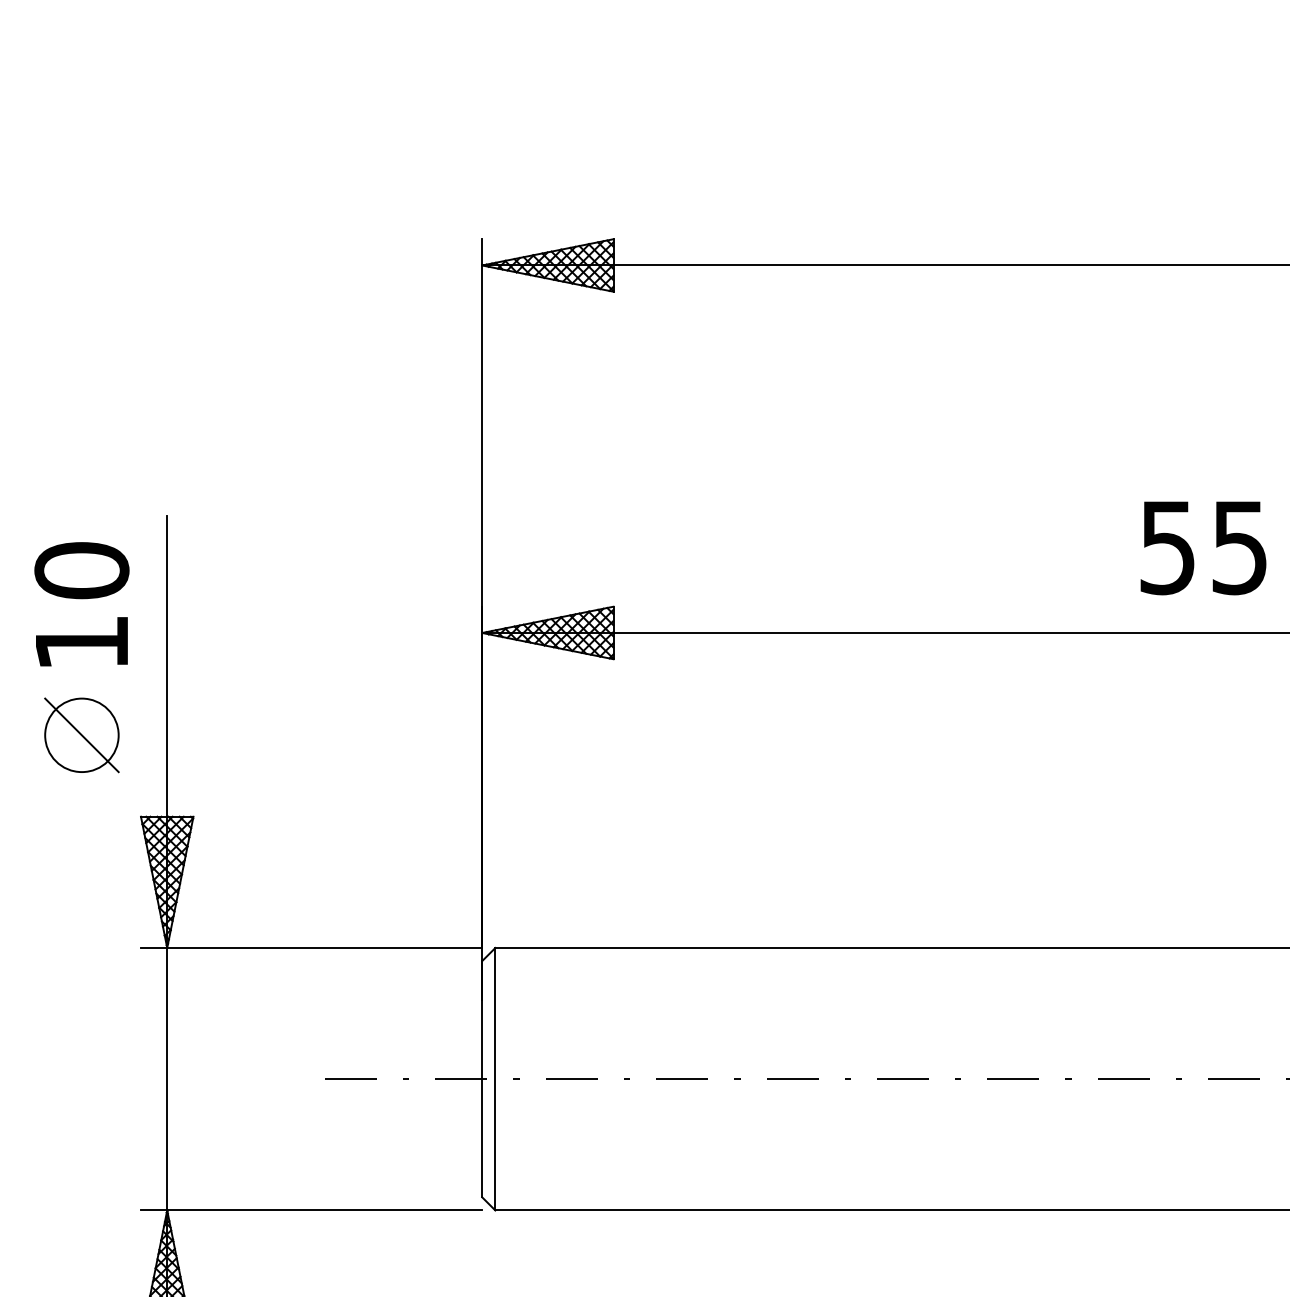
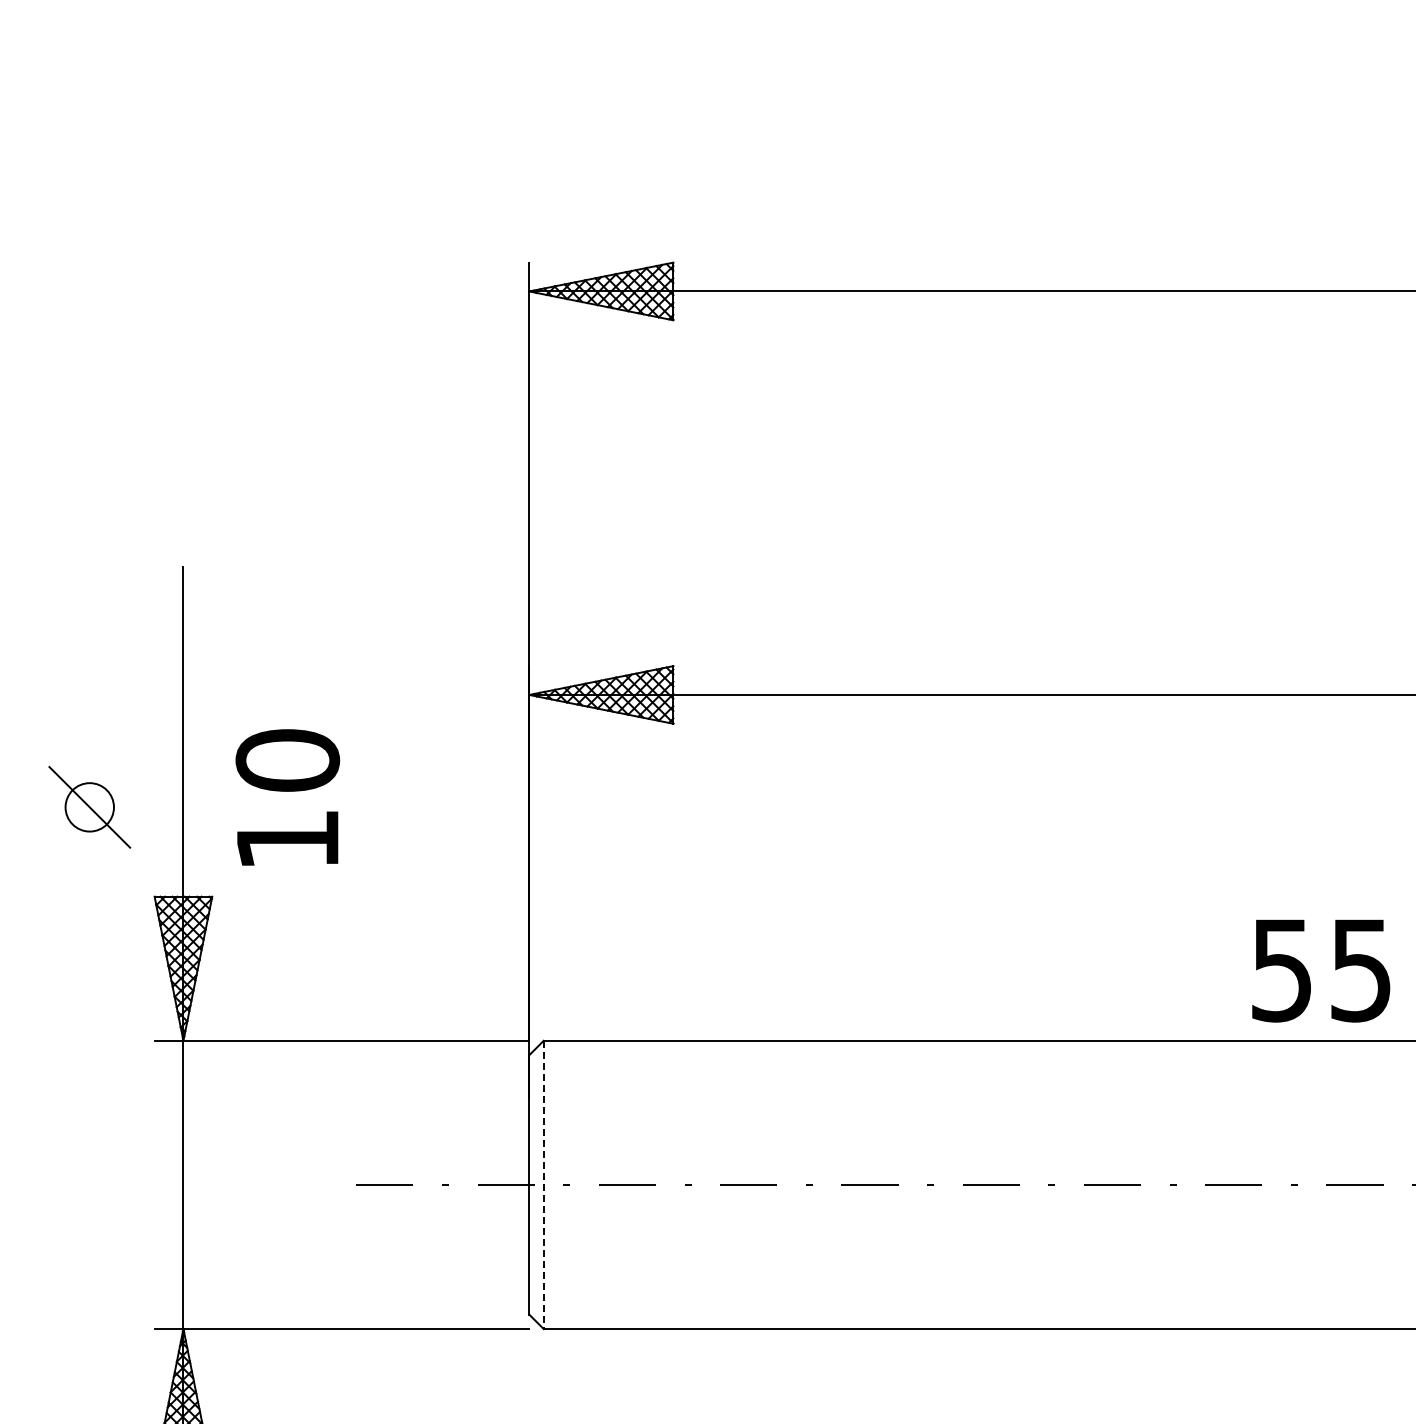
text: (1203, 547) -> (1321, 970), moved
text: (81, 604) -> (287, 797), moved
circle: (81, 735) -> (89, 807), size x0.6
line: (495, 1079) -> (543, 1185), solid -> dashed

